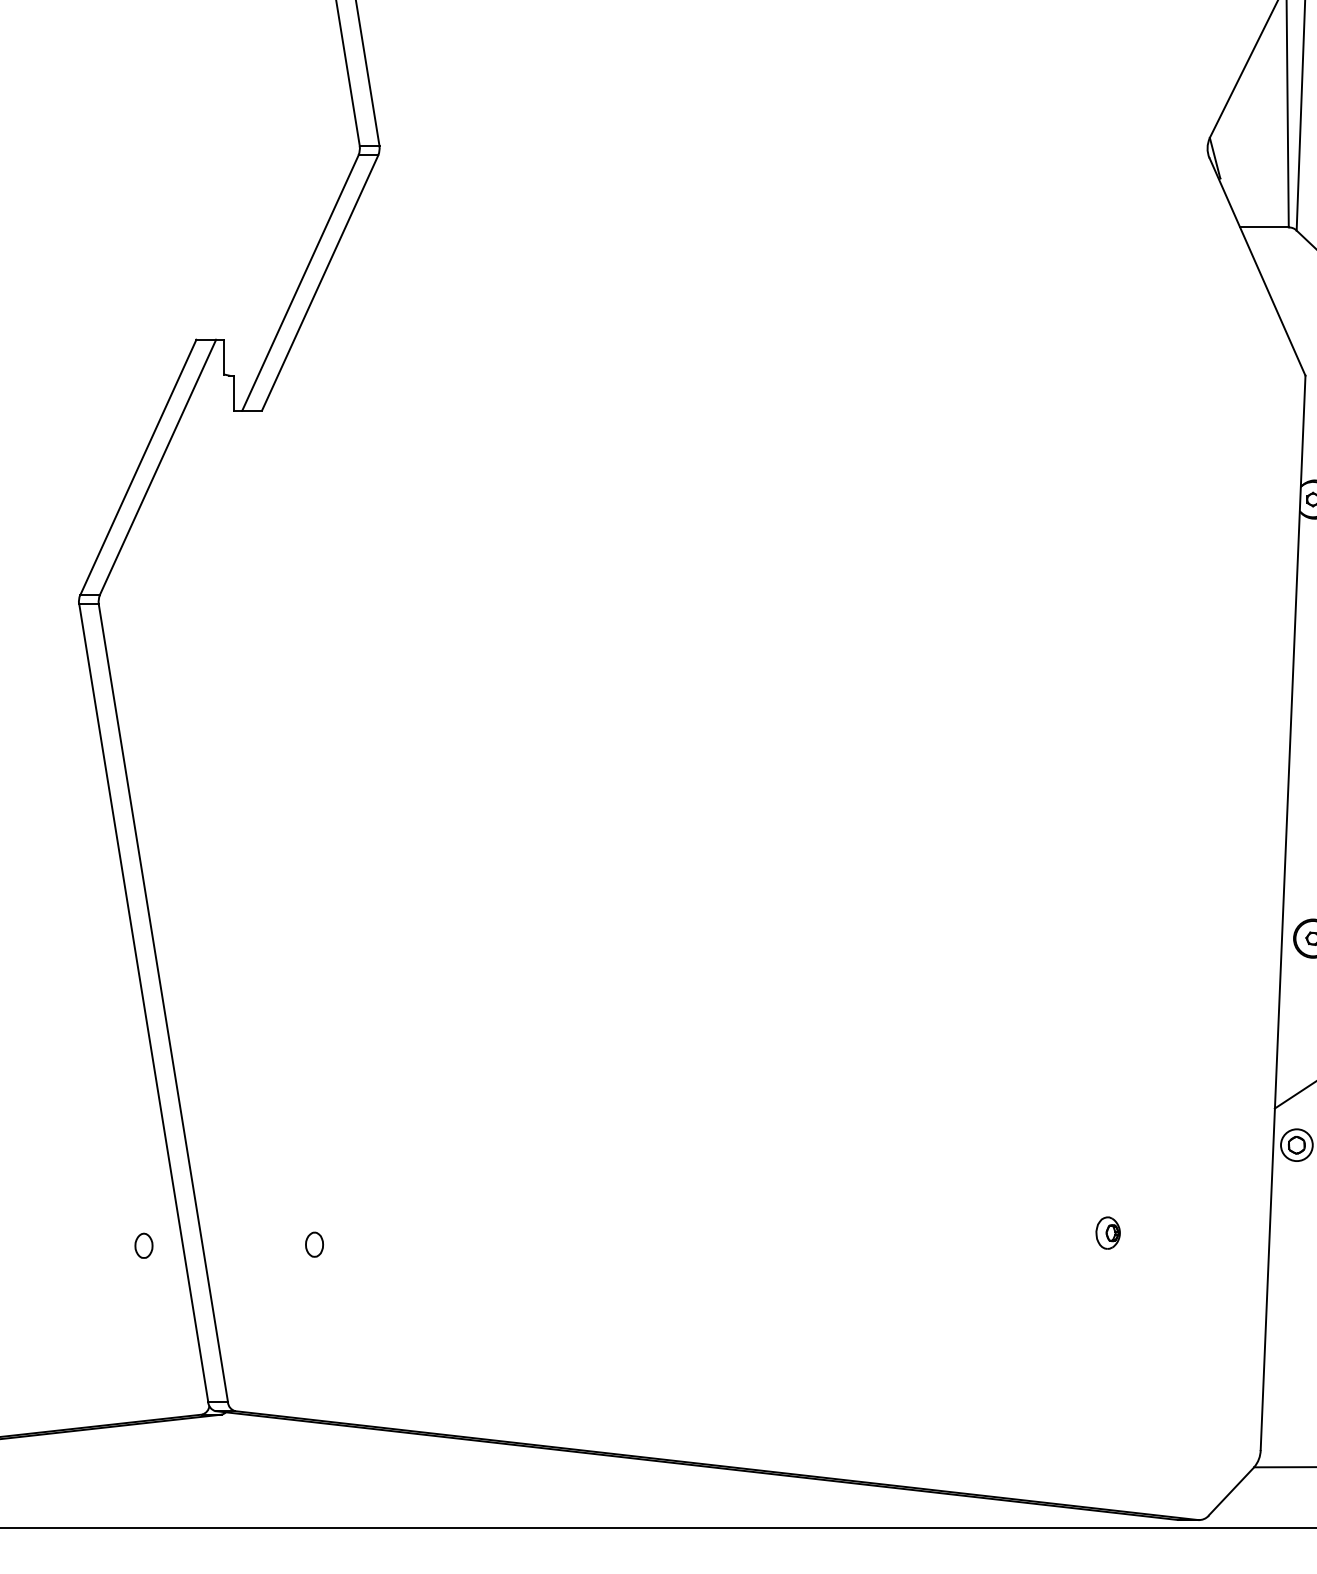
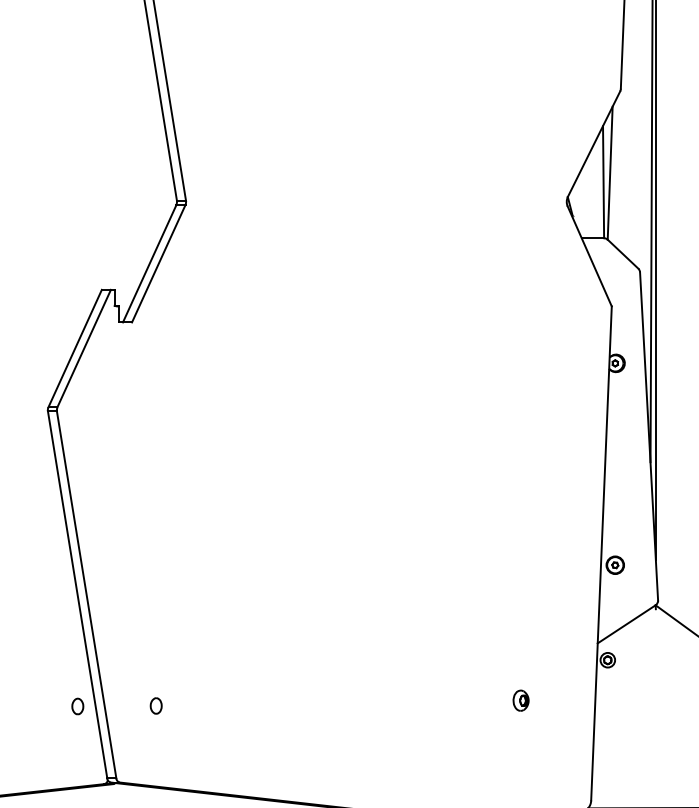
part: (1106, 1232) -> (520, 700), size x1.4
part: (313, 1243) -> (155, 705), size x1.4
part: (143, 1245) -> (77, 706), size x1.4

